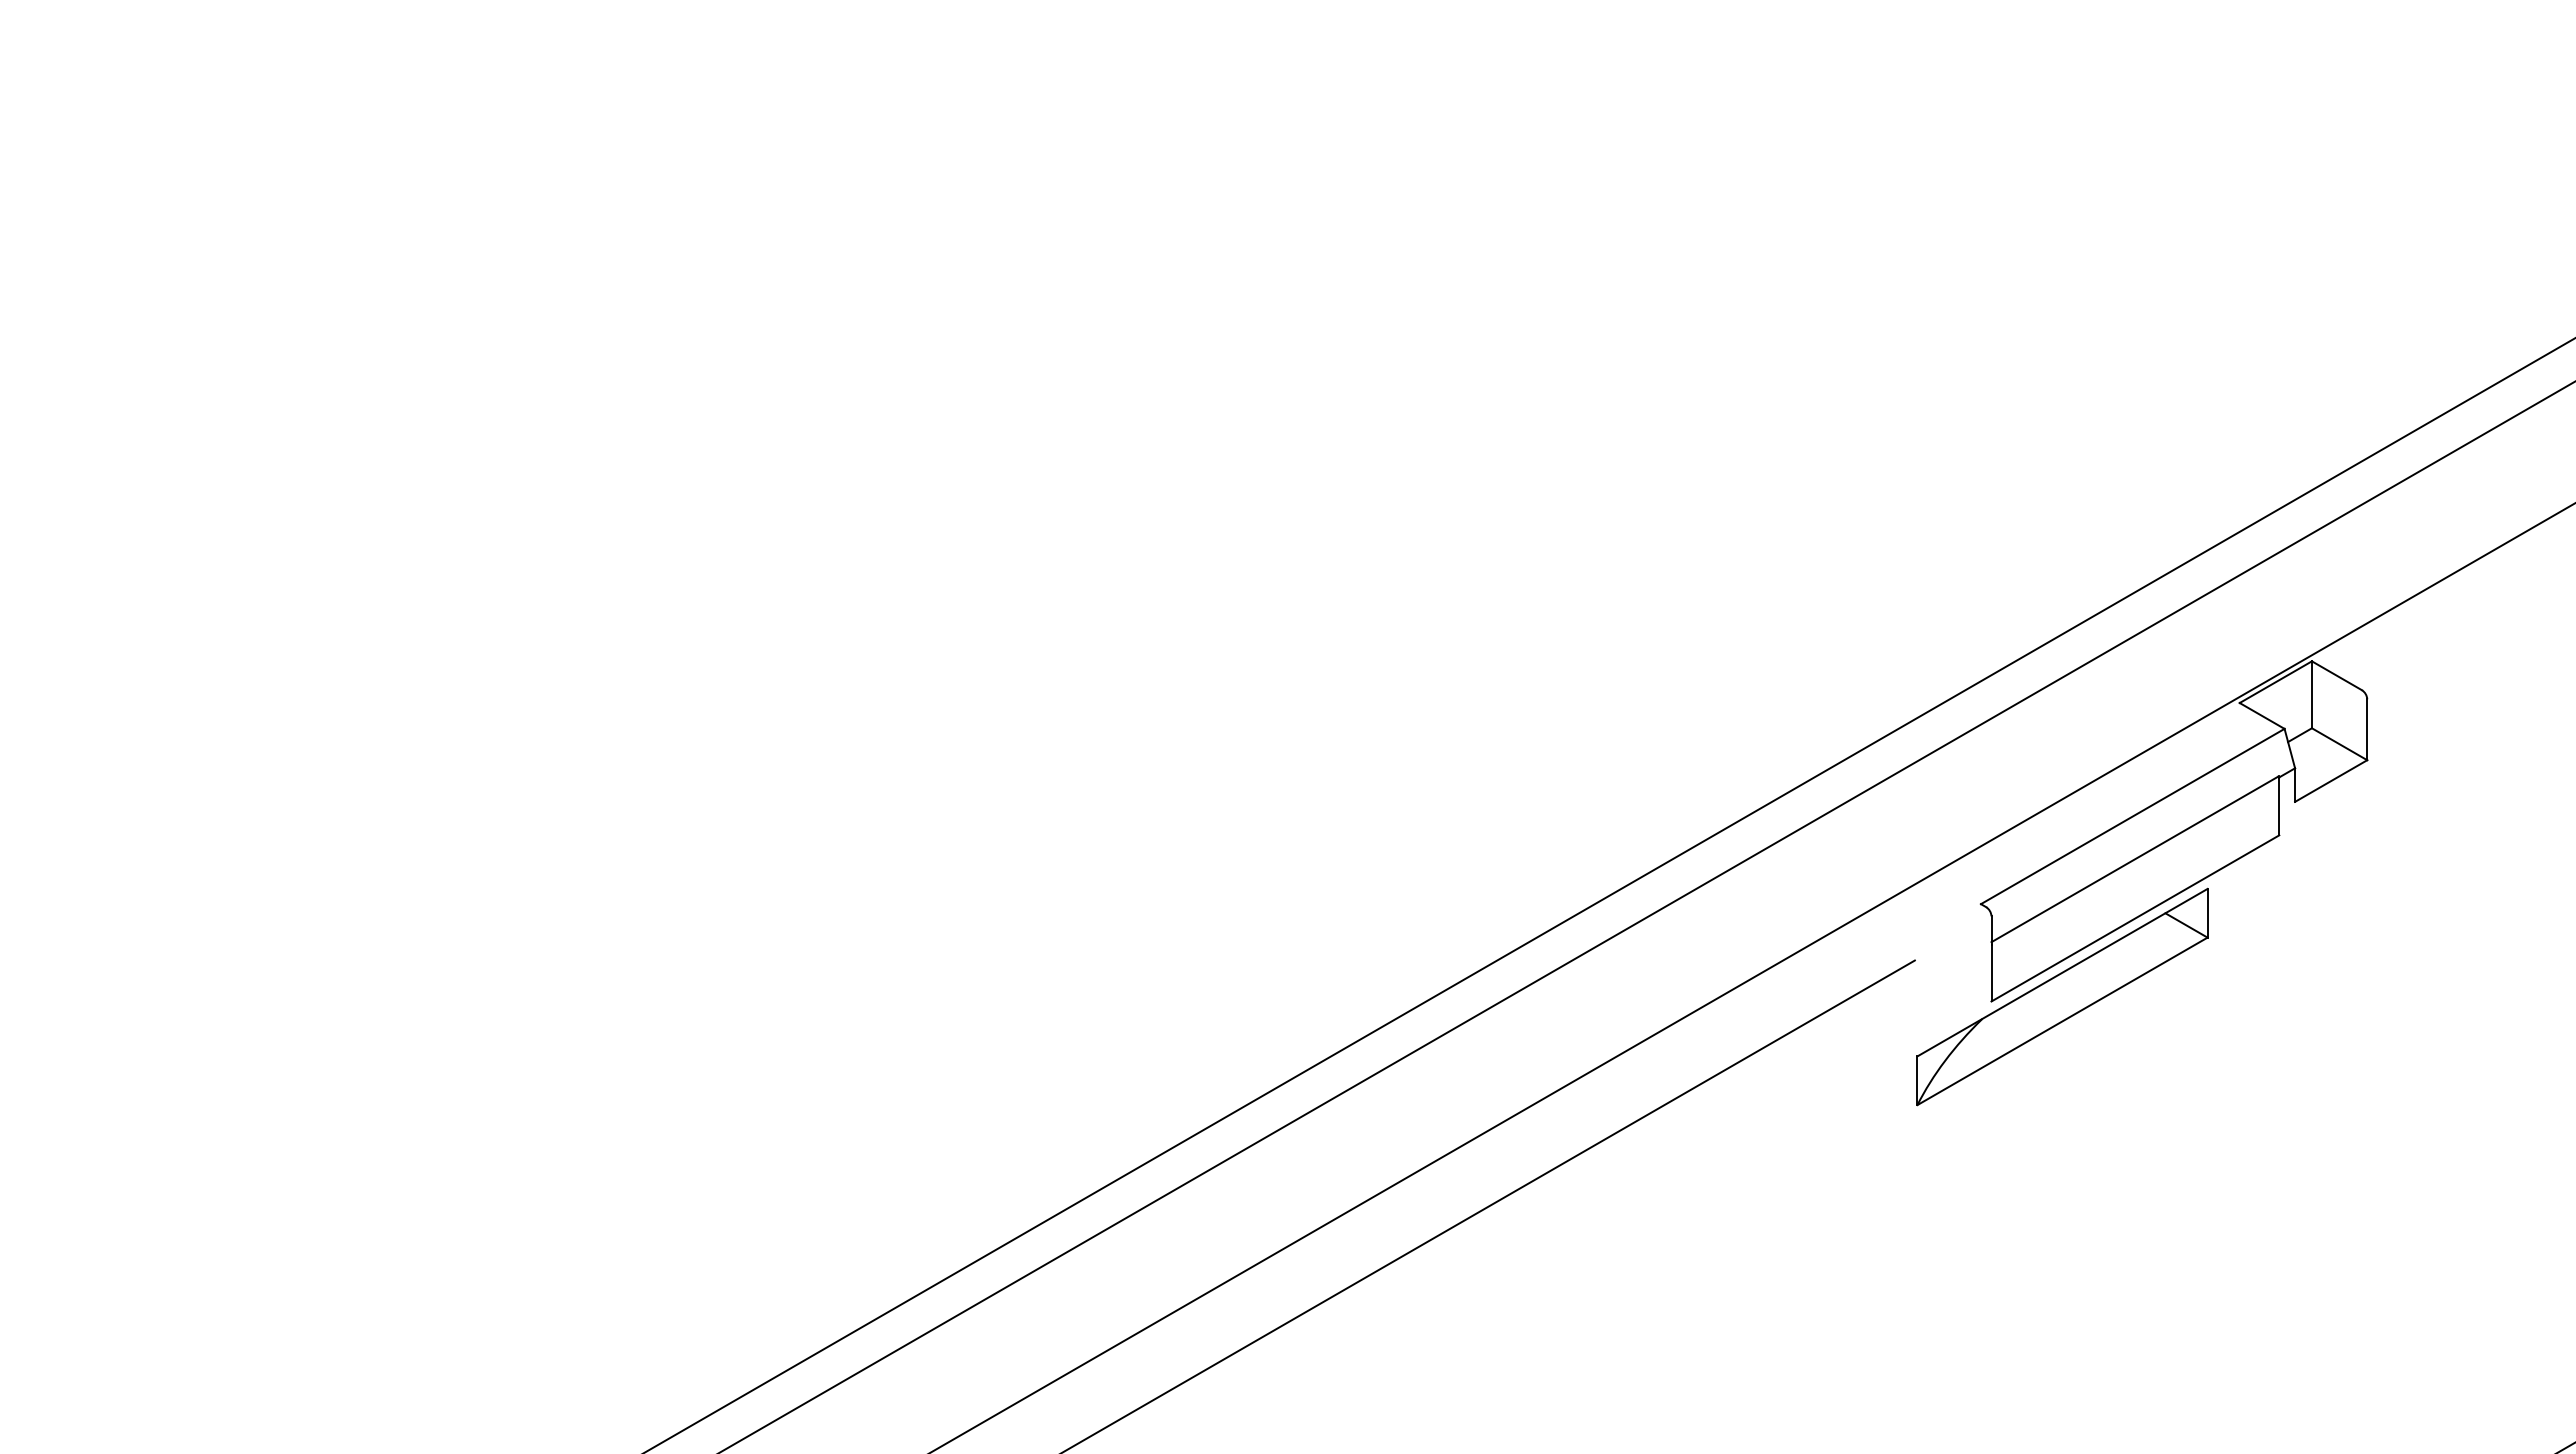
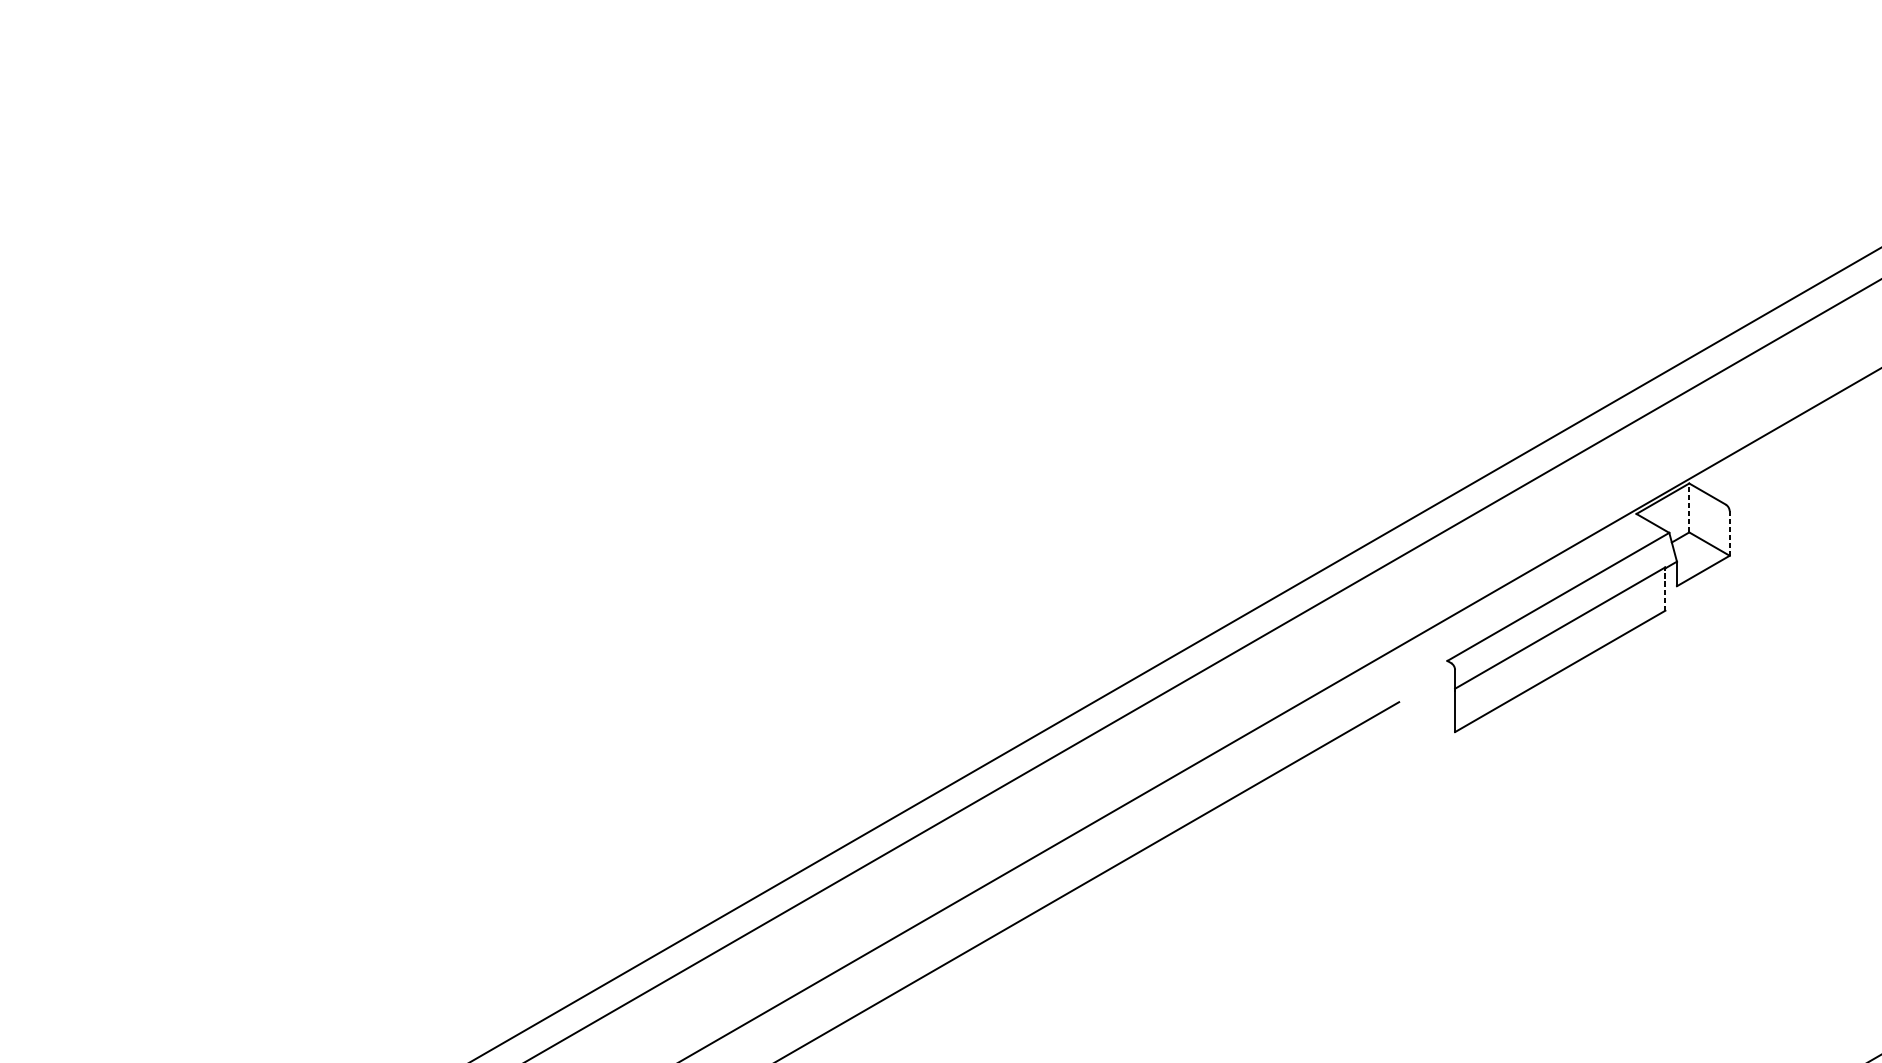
line: (2311, 694) -> (1688, 507), solid -> dashed
line: (2367, 729) -> (1729, 533), solid -> dashed
line: (2279, 806) -> (1665, 589), solid -> dashed
part: (2062, 996) -> (1507, 728), removed

